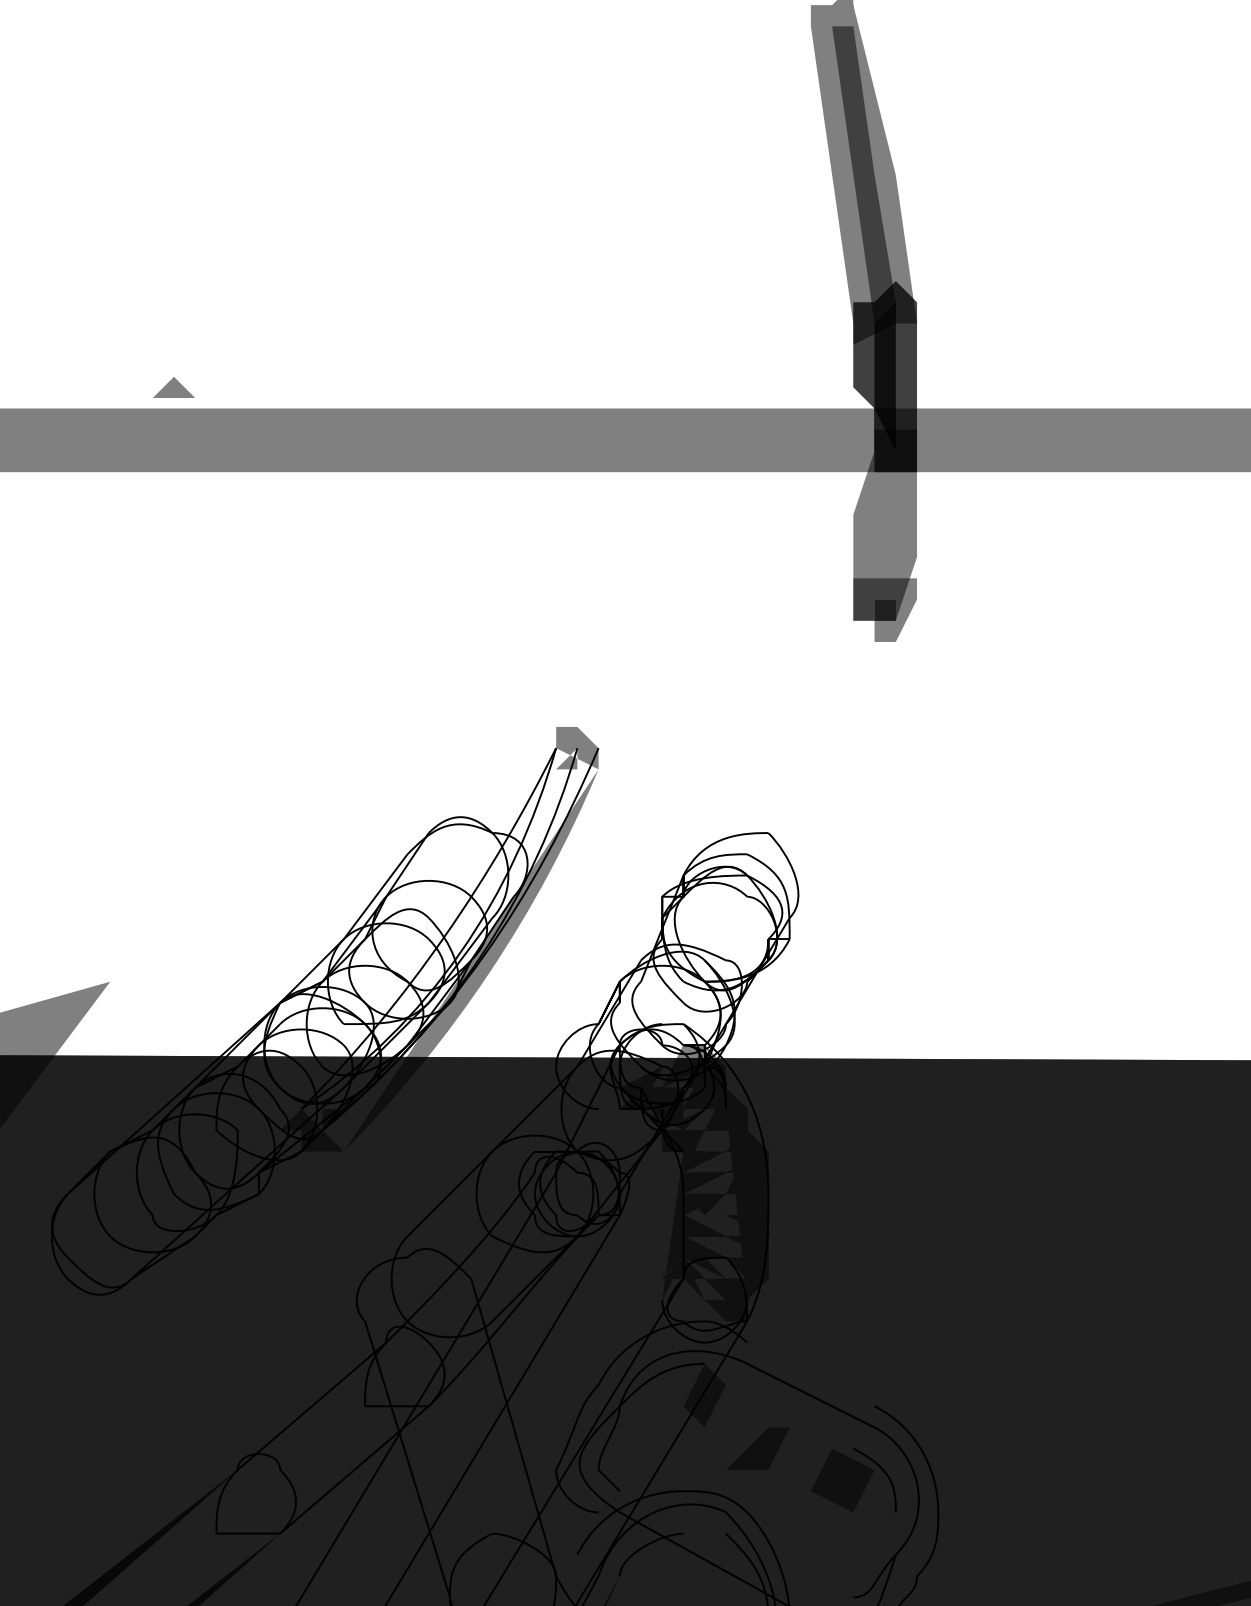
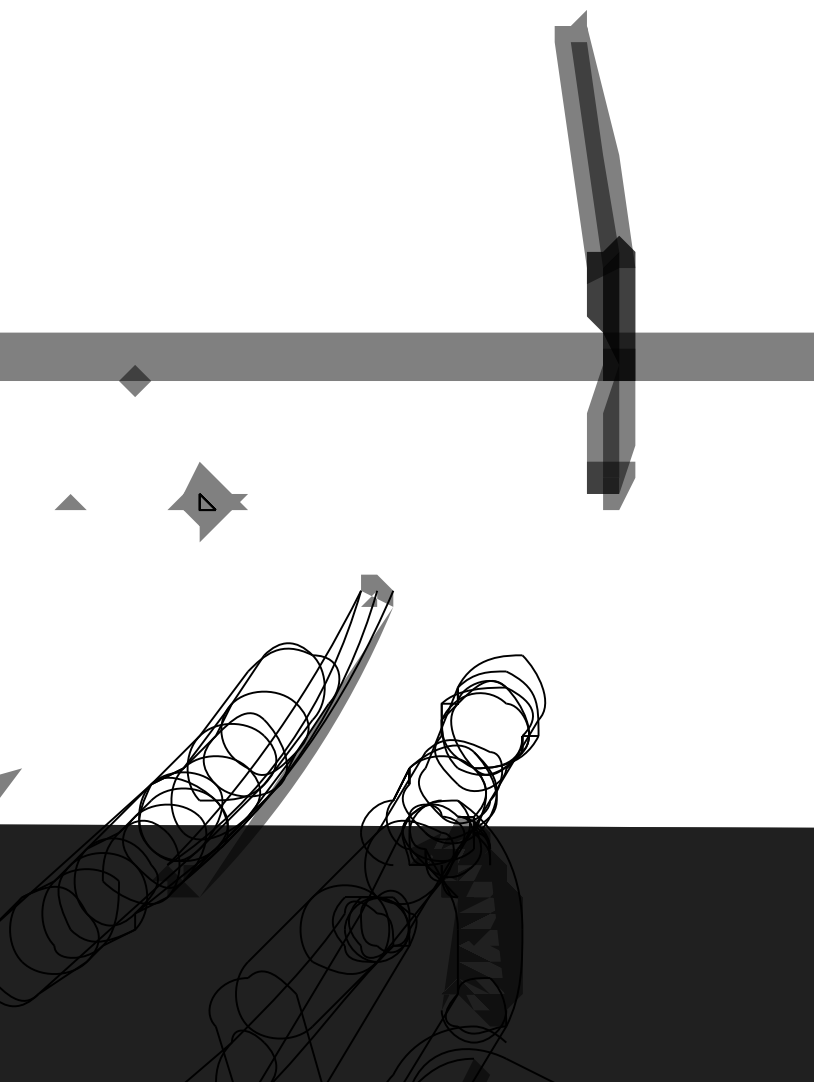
part: (173, 387) -> (70, 502), moved
fill: (258, 471) -> (134, 380), added
fill: (884, 524) -> (610, 420), added
part: (354, 631) -> (207, 502), added

